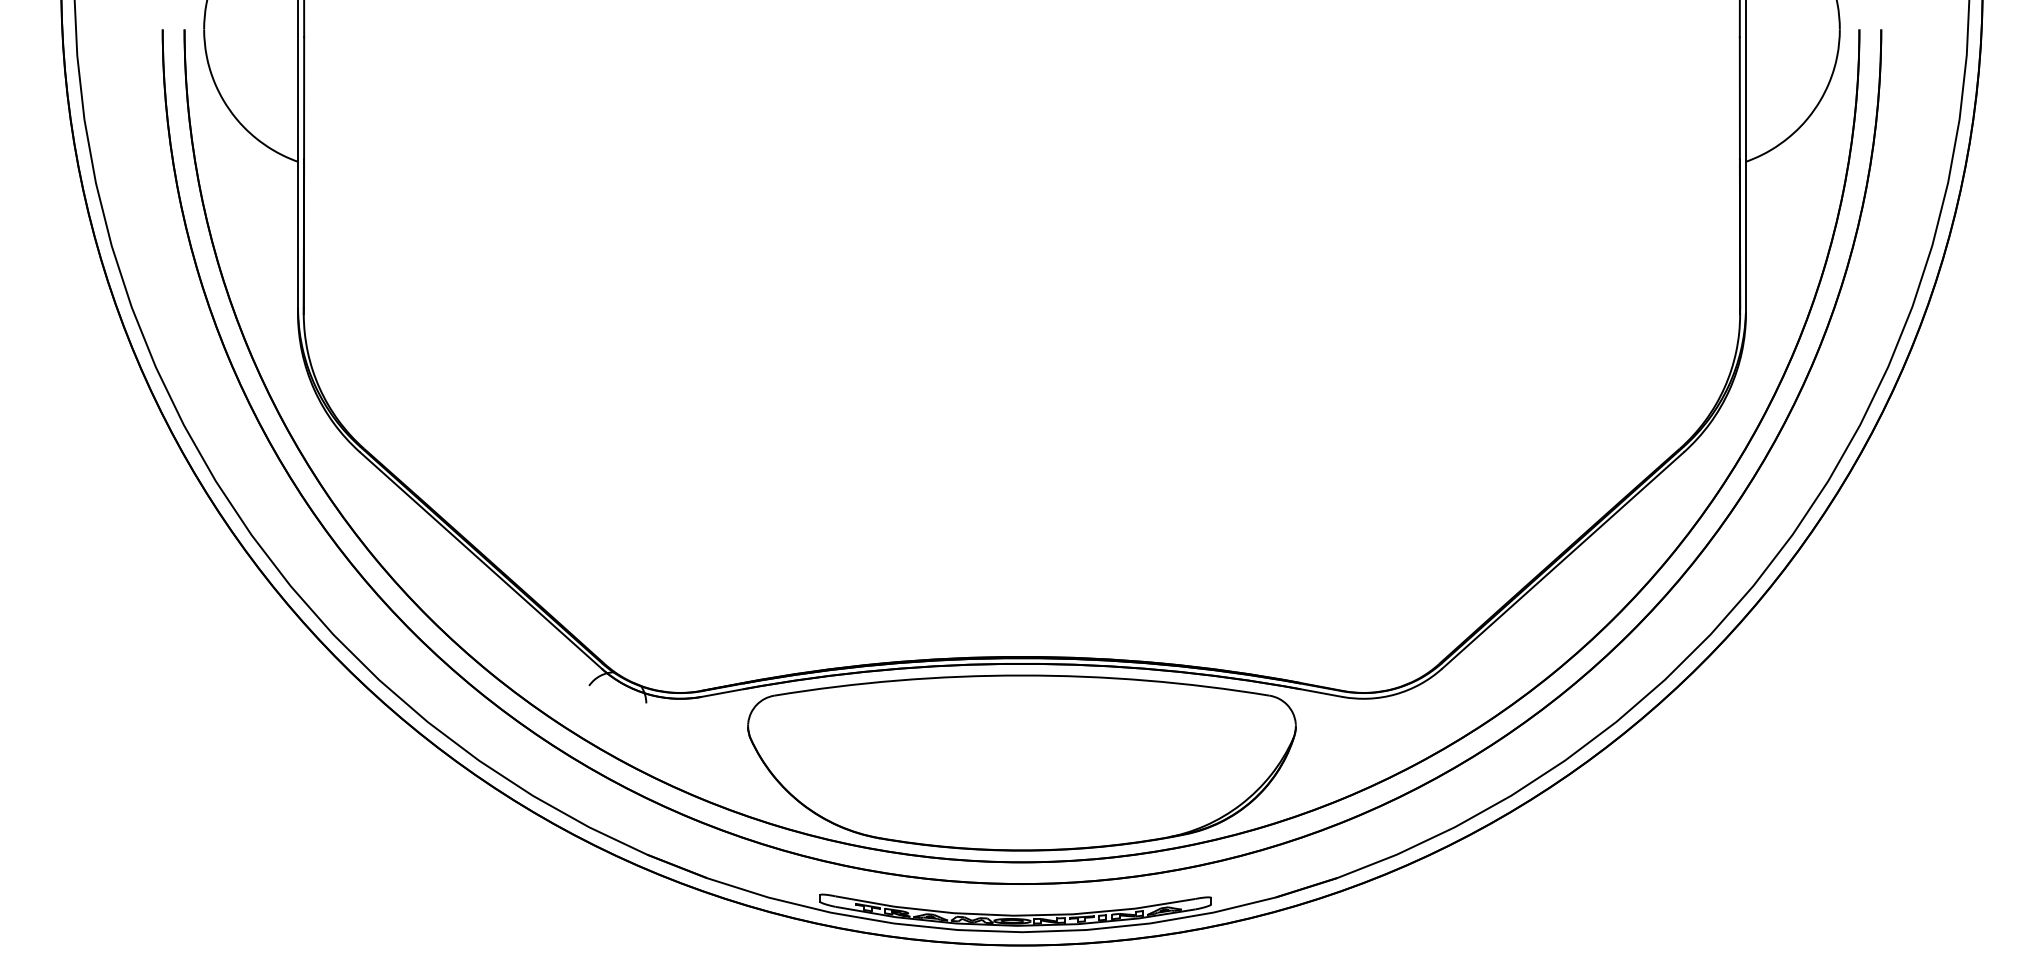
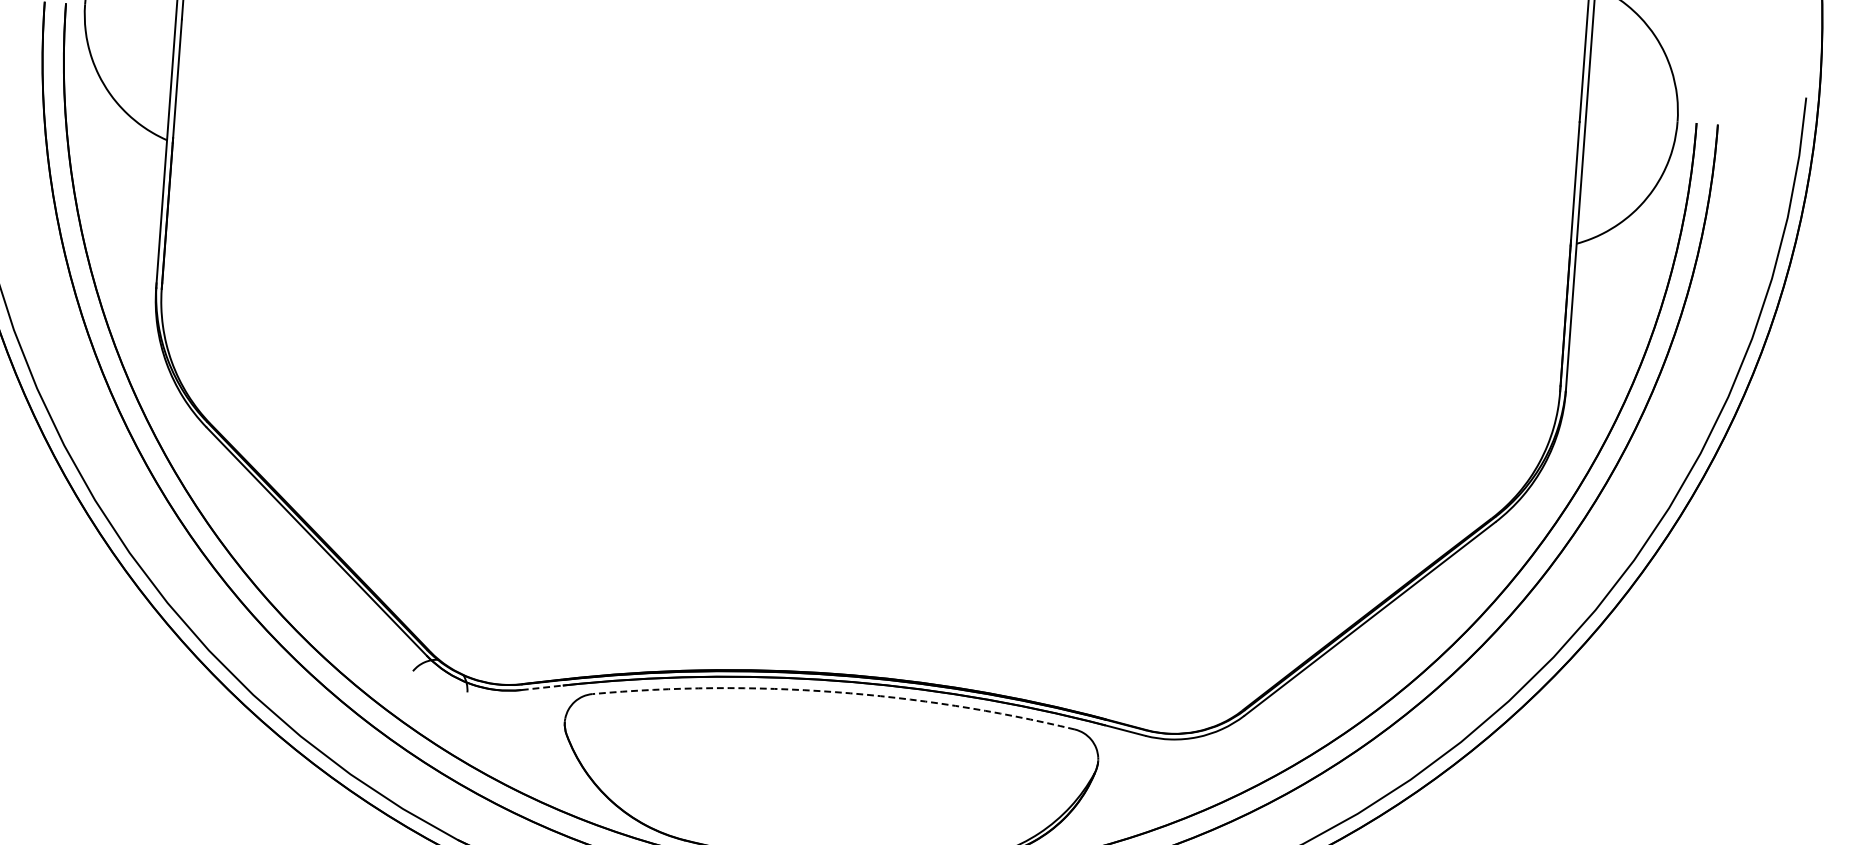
arc: (1021, 675) -> (834, 692), solid -> dashed
line: (723, 692) -> (543, 687), solid -> dashed

